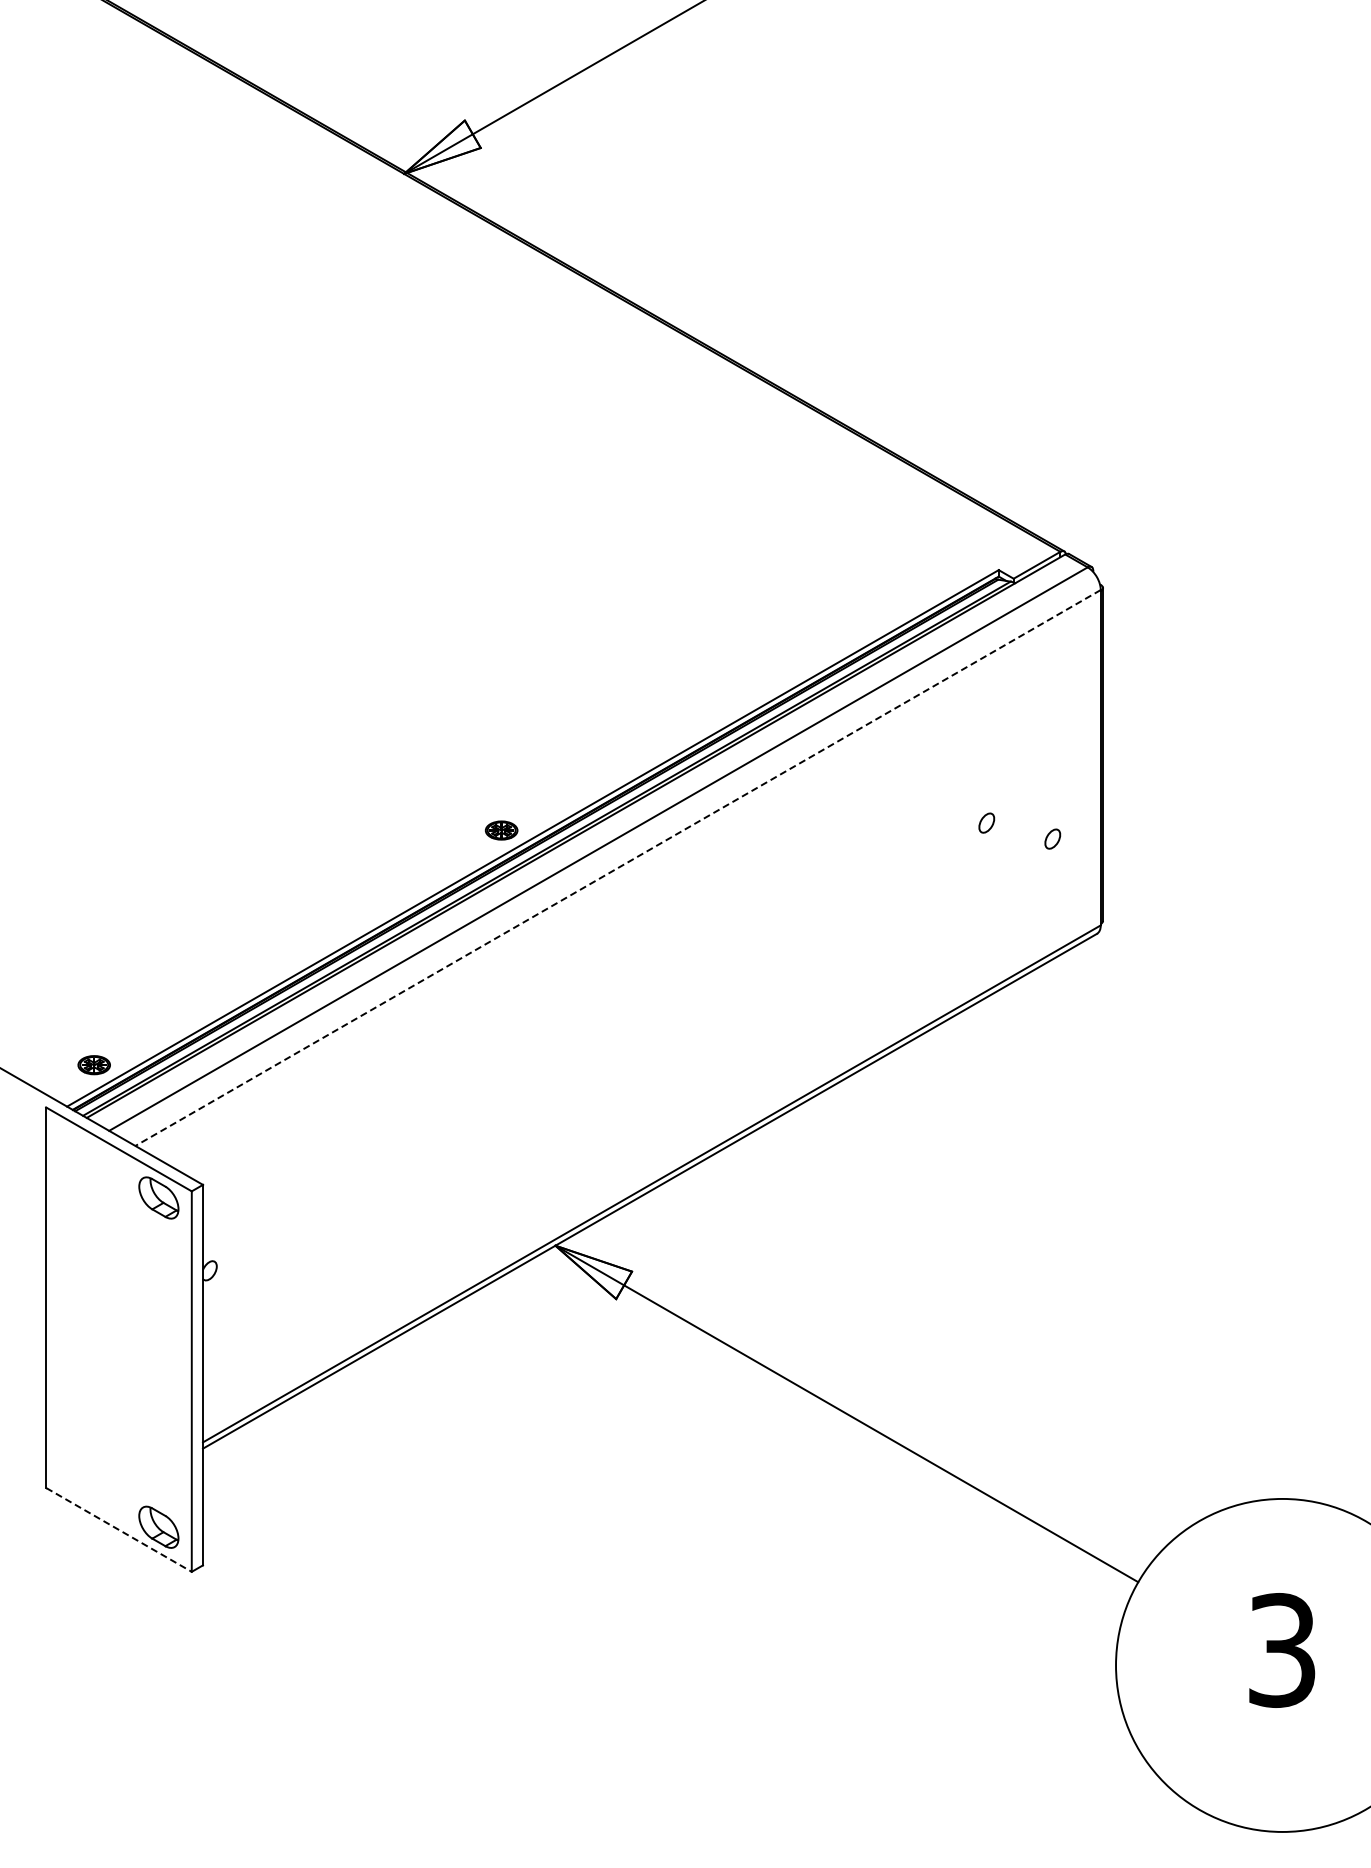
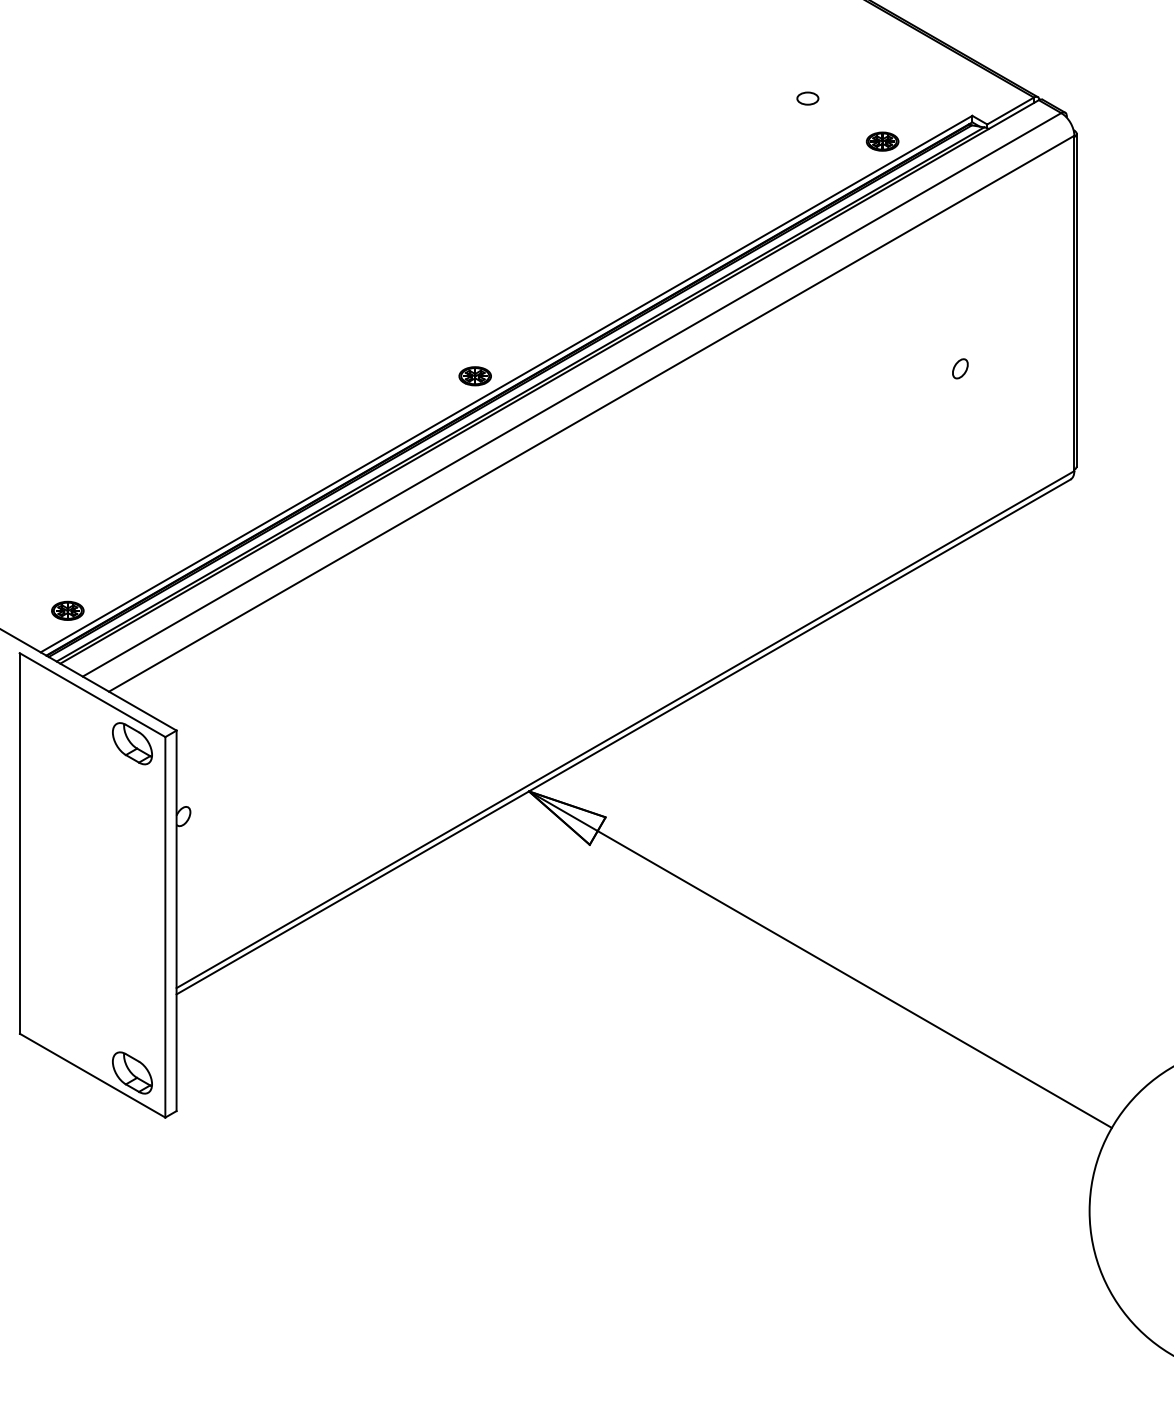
part: (833, 552) -> (807, 98), added
part: (908, 595) -> (882, 141), added
part: (1052, 838) -> (1026, 384), removed
line: (618, 868) -> (592, 414), dashed -> solid
line: (119, 1529) -> (93, 1075), dashed -> solid

